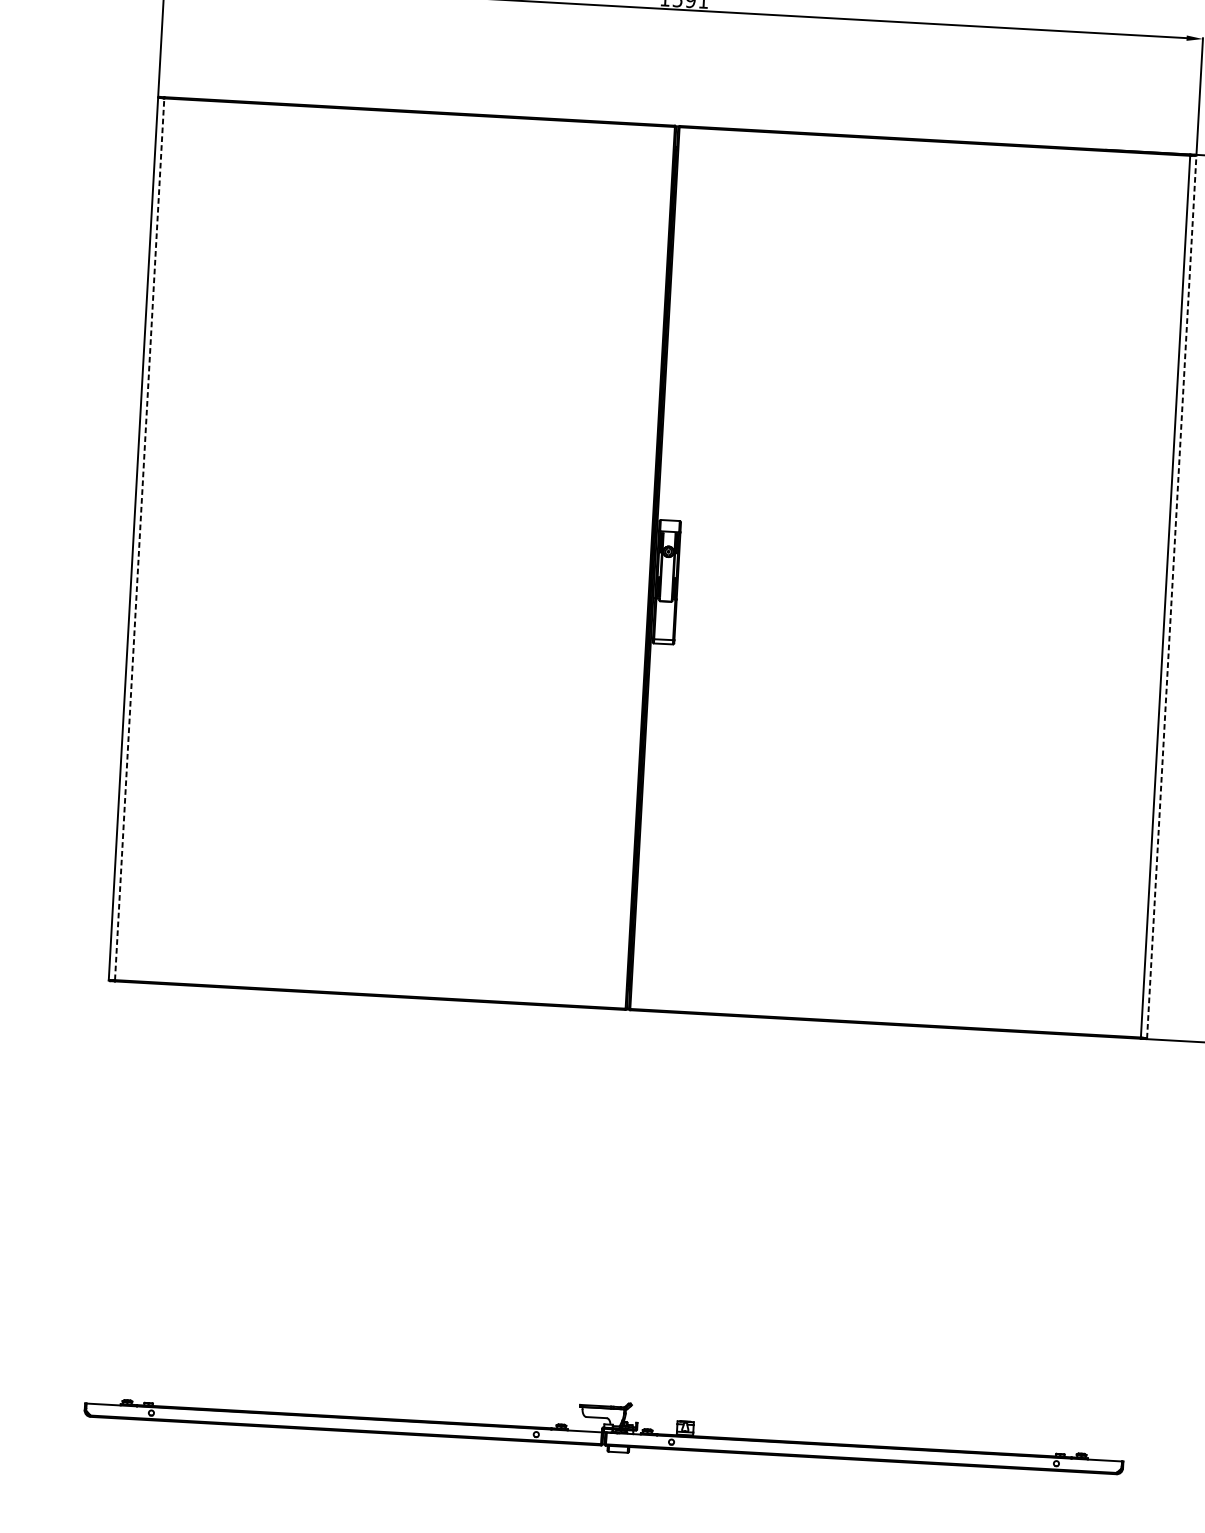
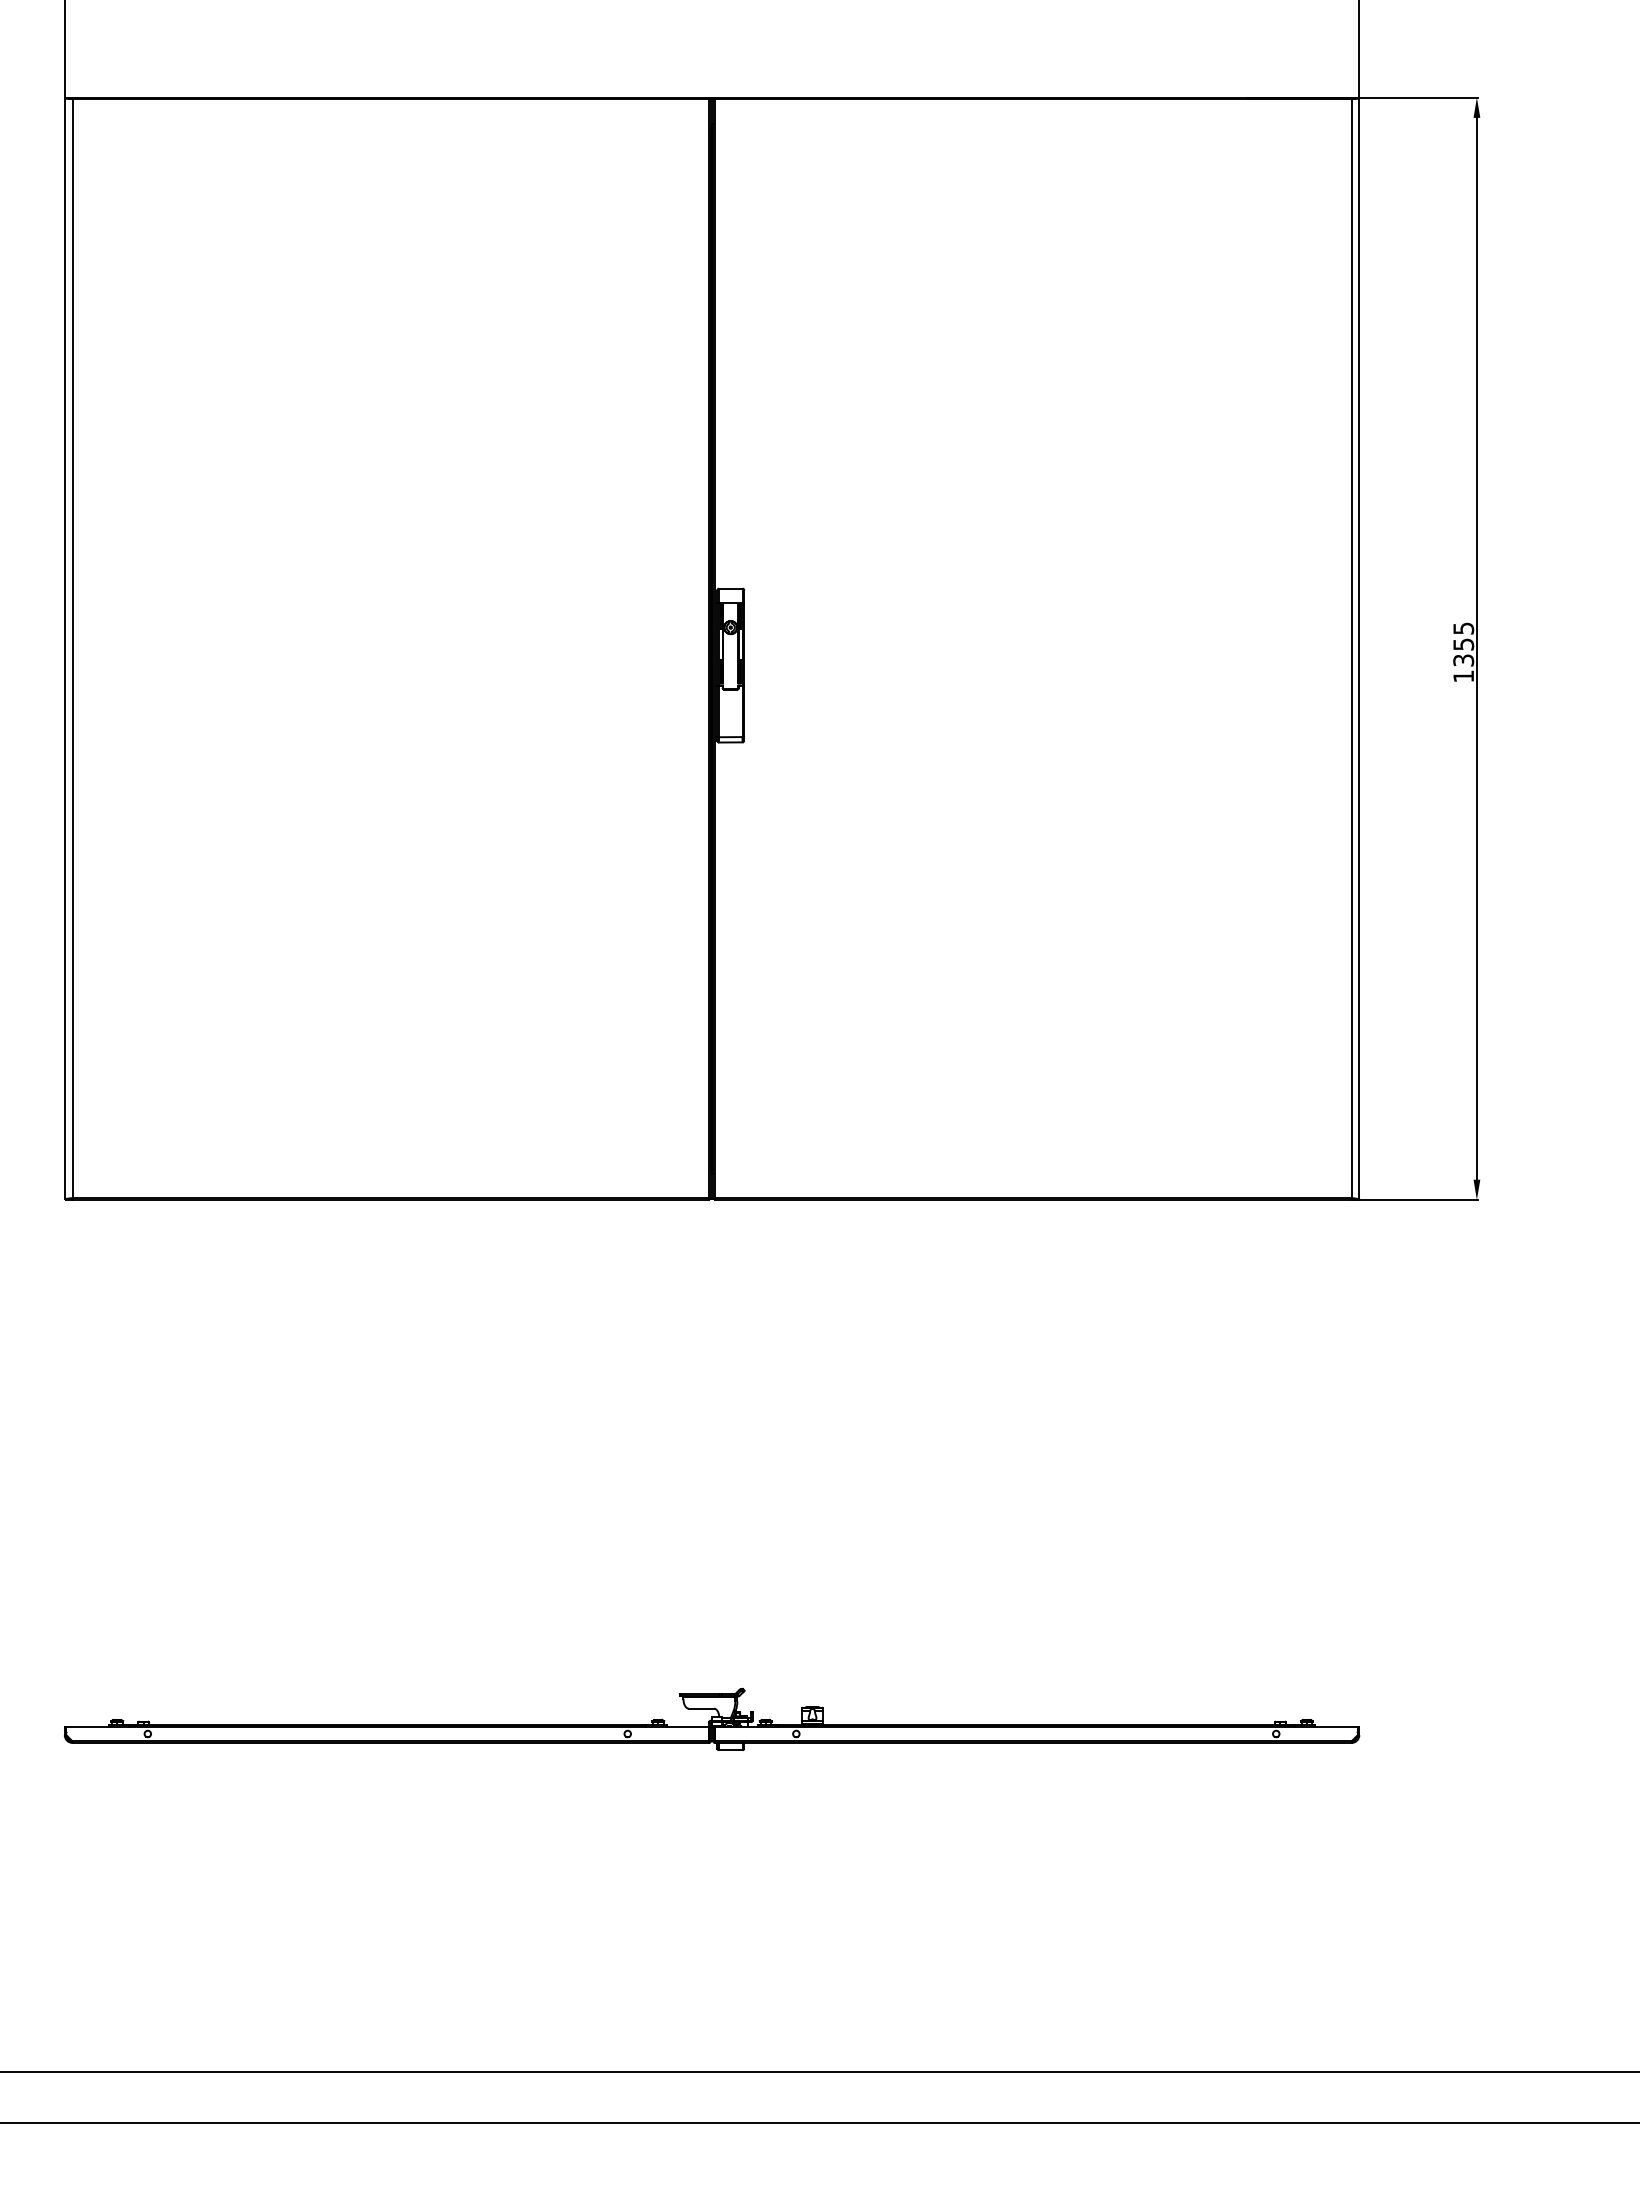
line: (139, 539) -> (72, 648), dashed -> solid
line: (1171, 596) -> (1359, 648), dashed -> solid

